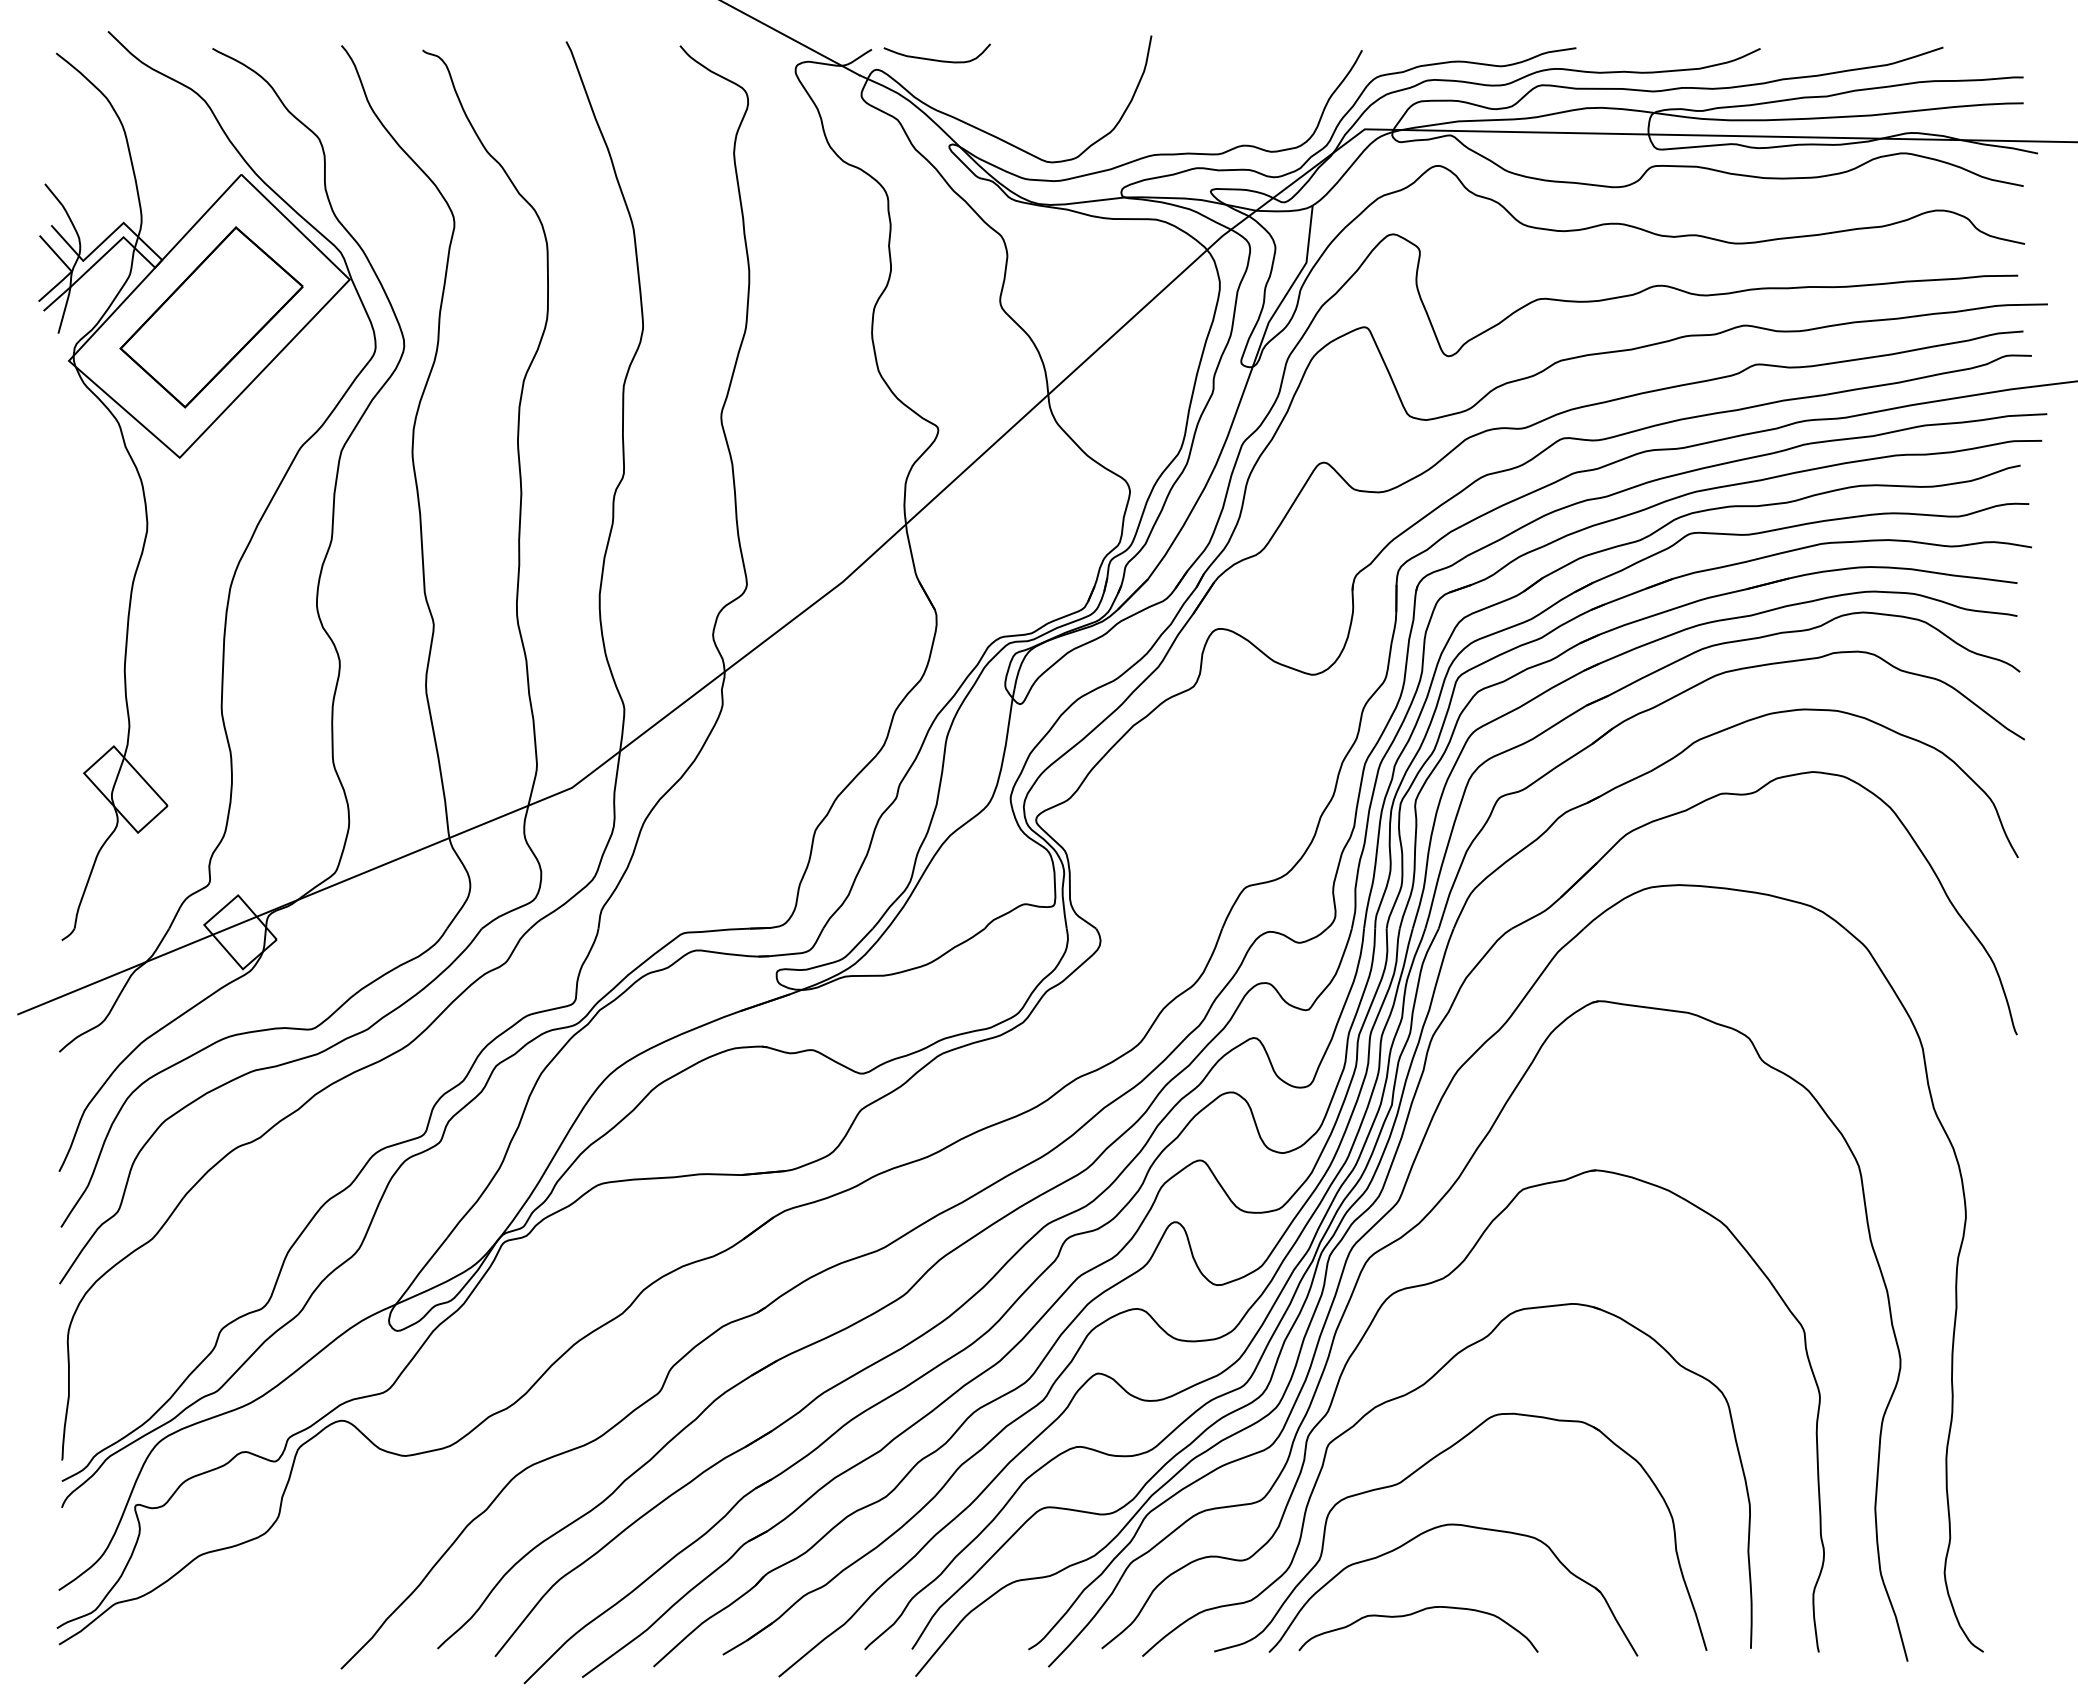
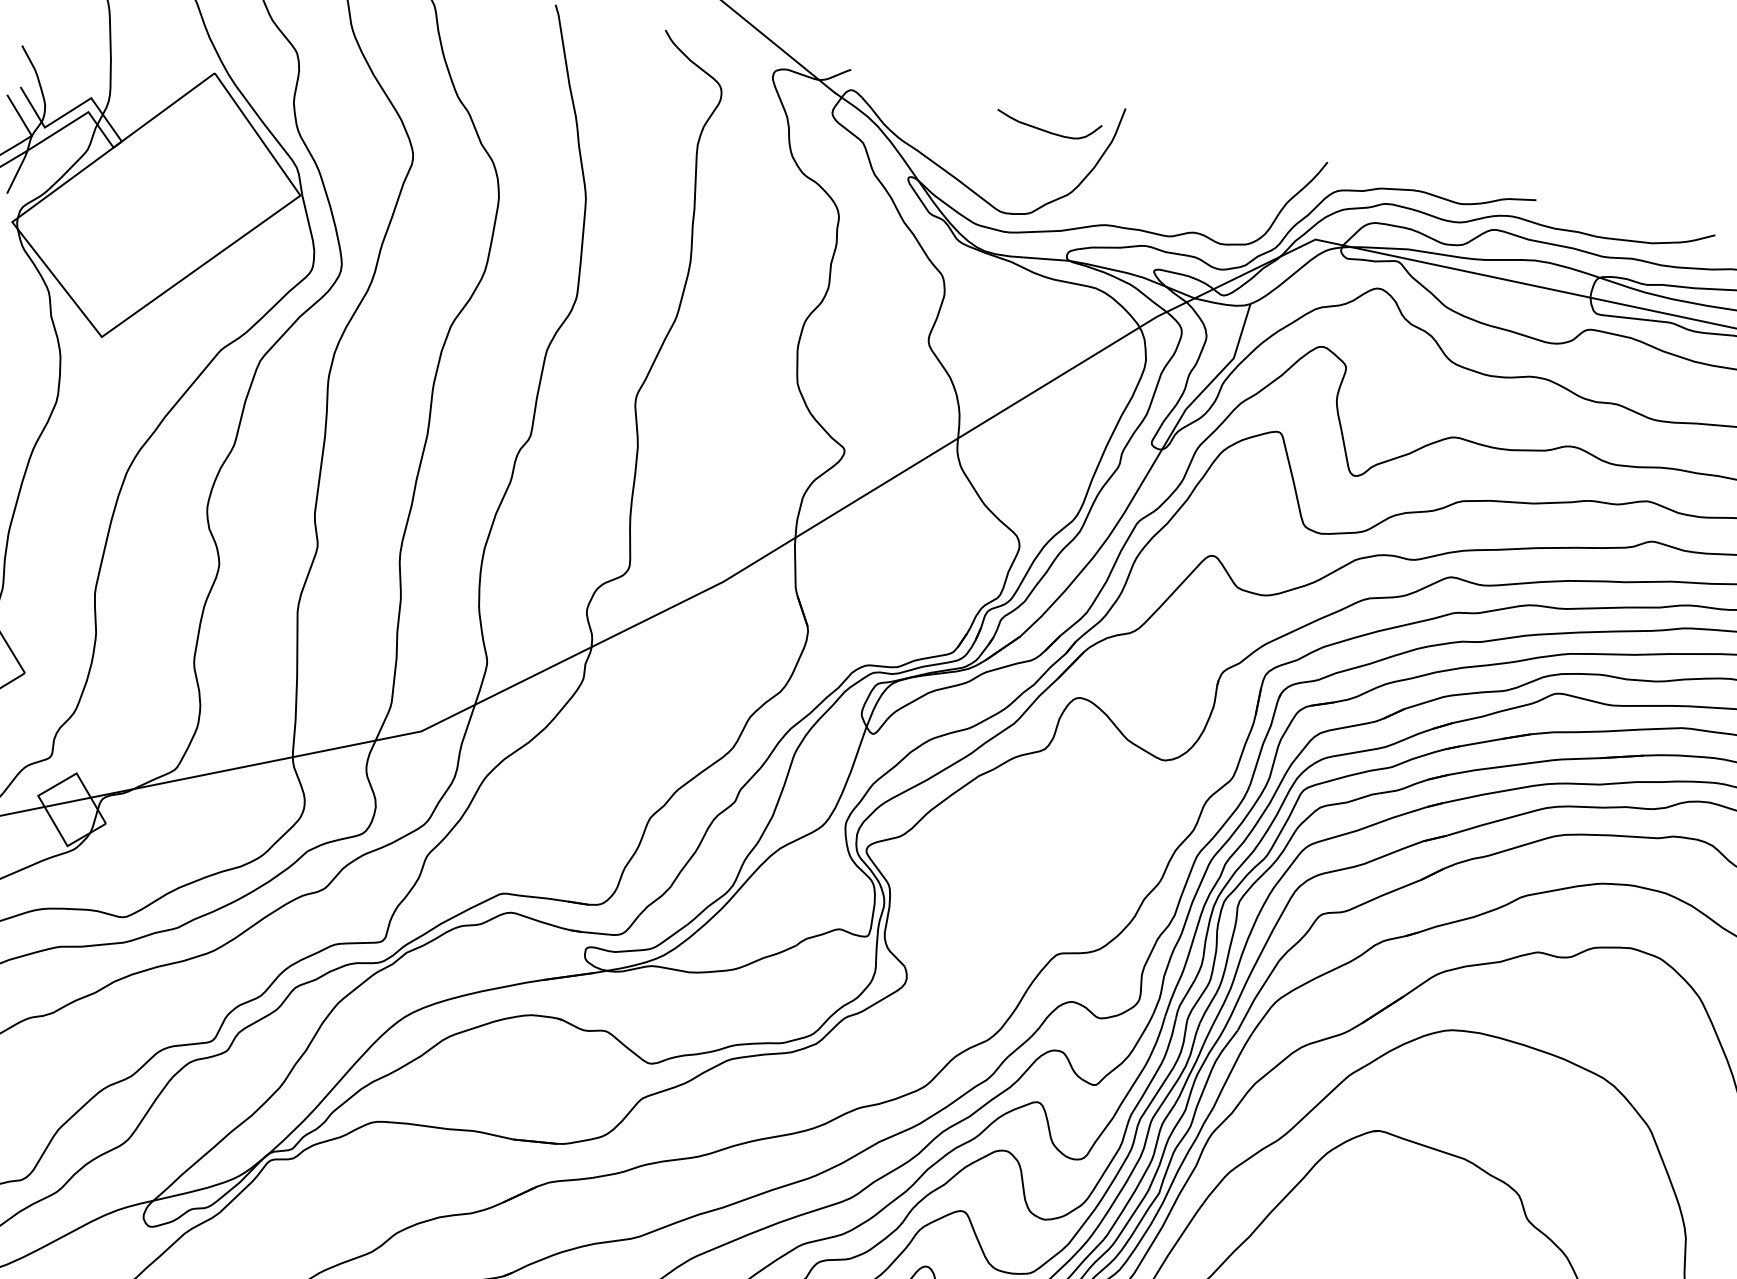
curve: (936, 59) -> (1046, 130), moved
part: (211, 317) -> (158, 206), removed

